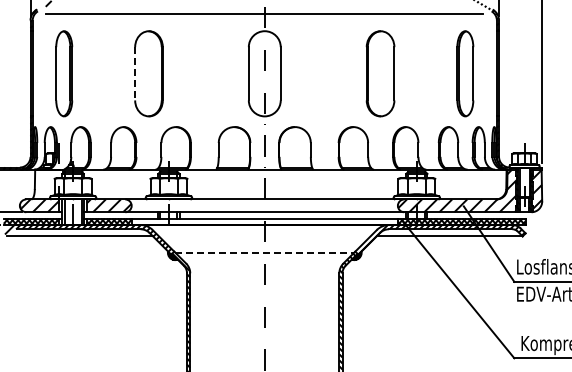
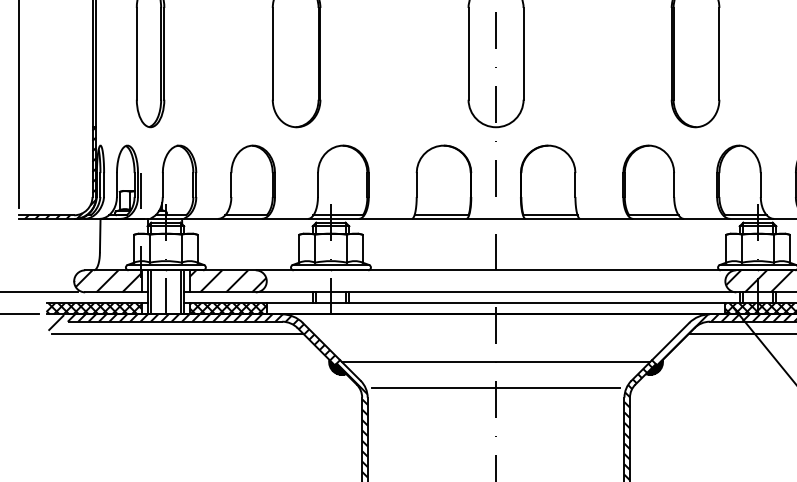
line: (135, 73) -> (273, 53), dashed -> solid
line: (265, 252) -> (497, 361), dashed -> solid
line: (264, 268) -> (495, 389), added

